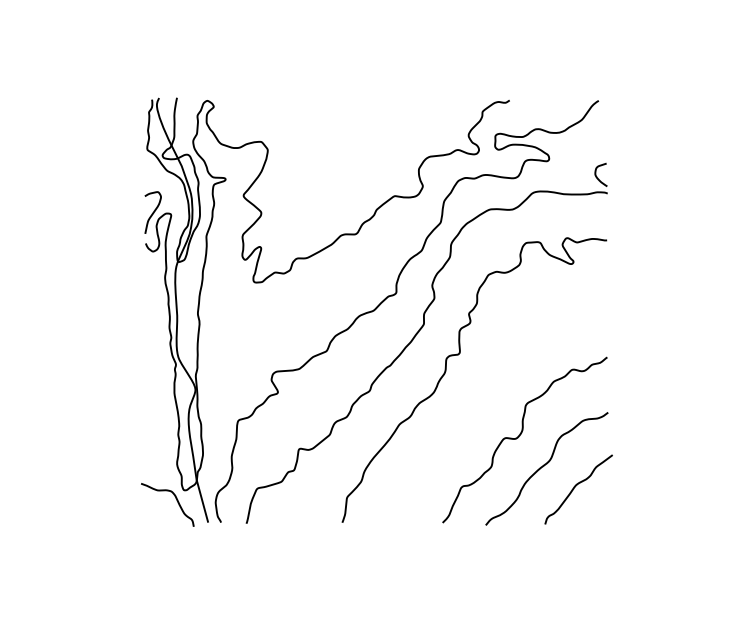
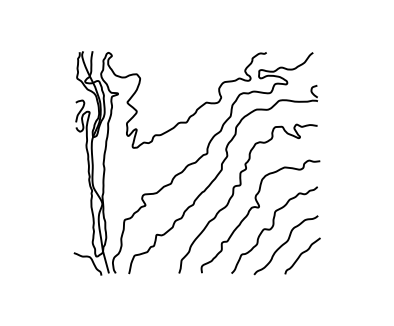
curve: (494, 398) -> (258, 208), added

